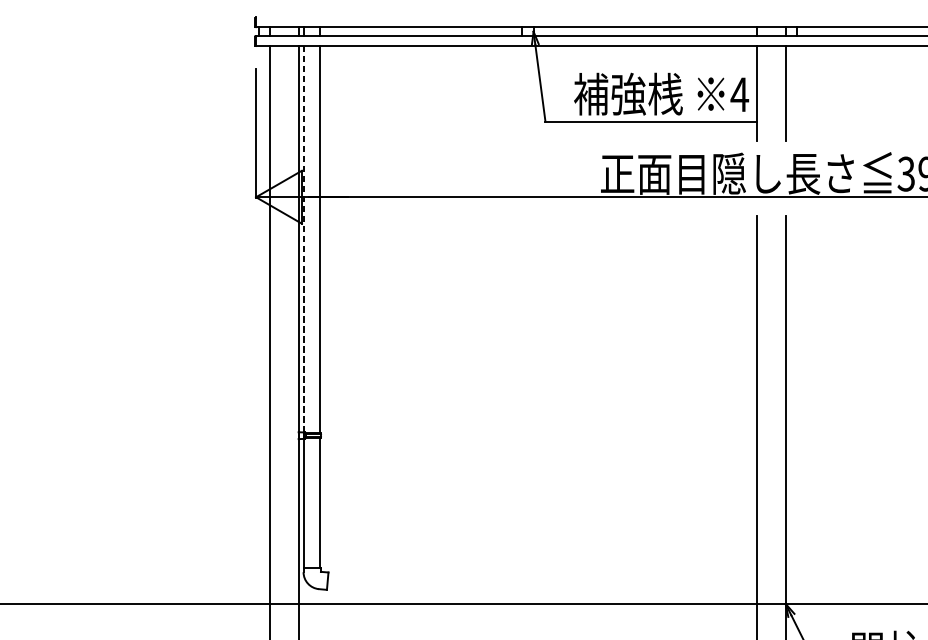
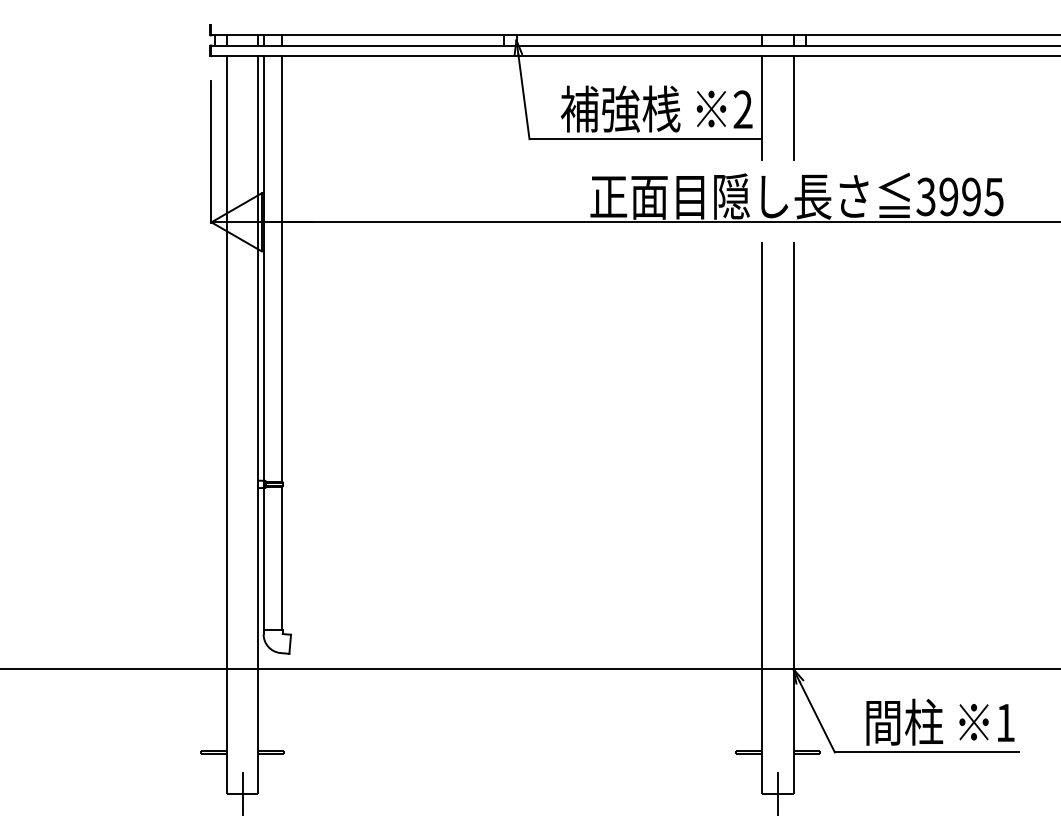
text: (739, 94) -> (742, 109), 4 -> 2
line: (304, 239) -> (264, 268), dashed -> solid

